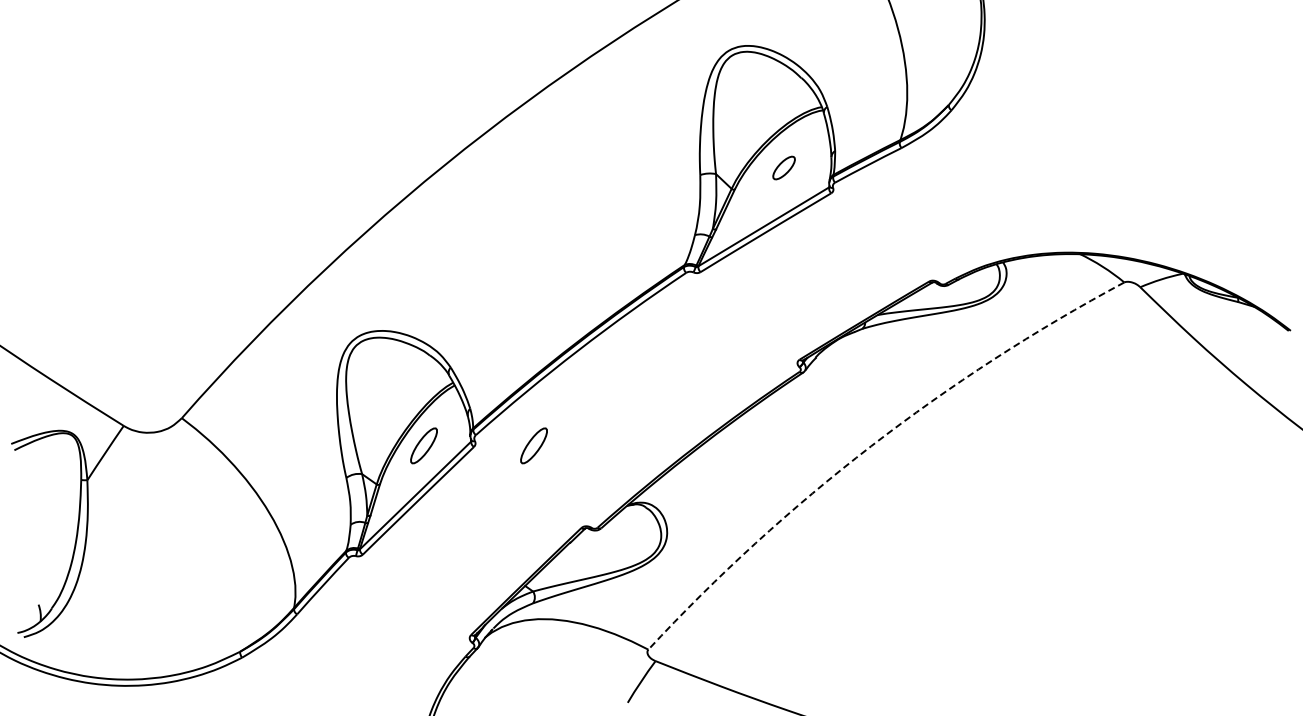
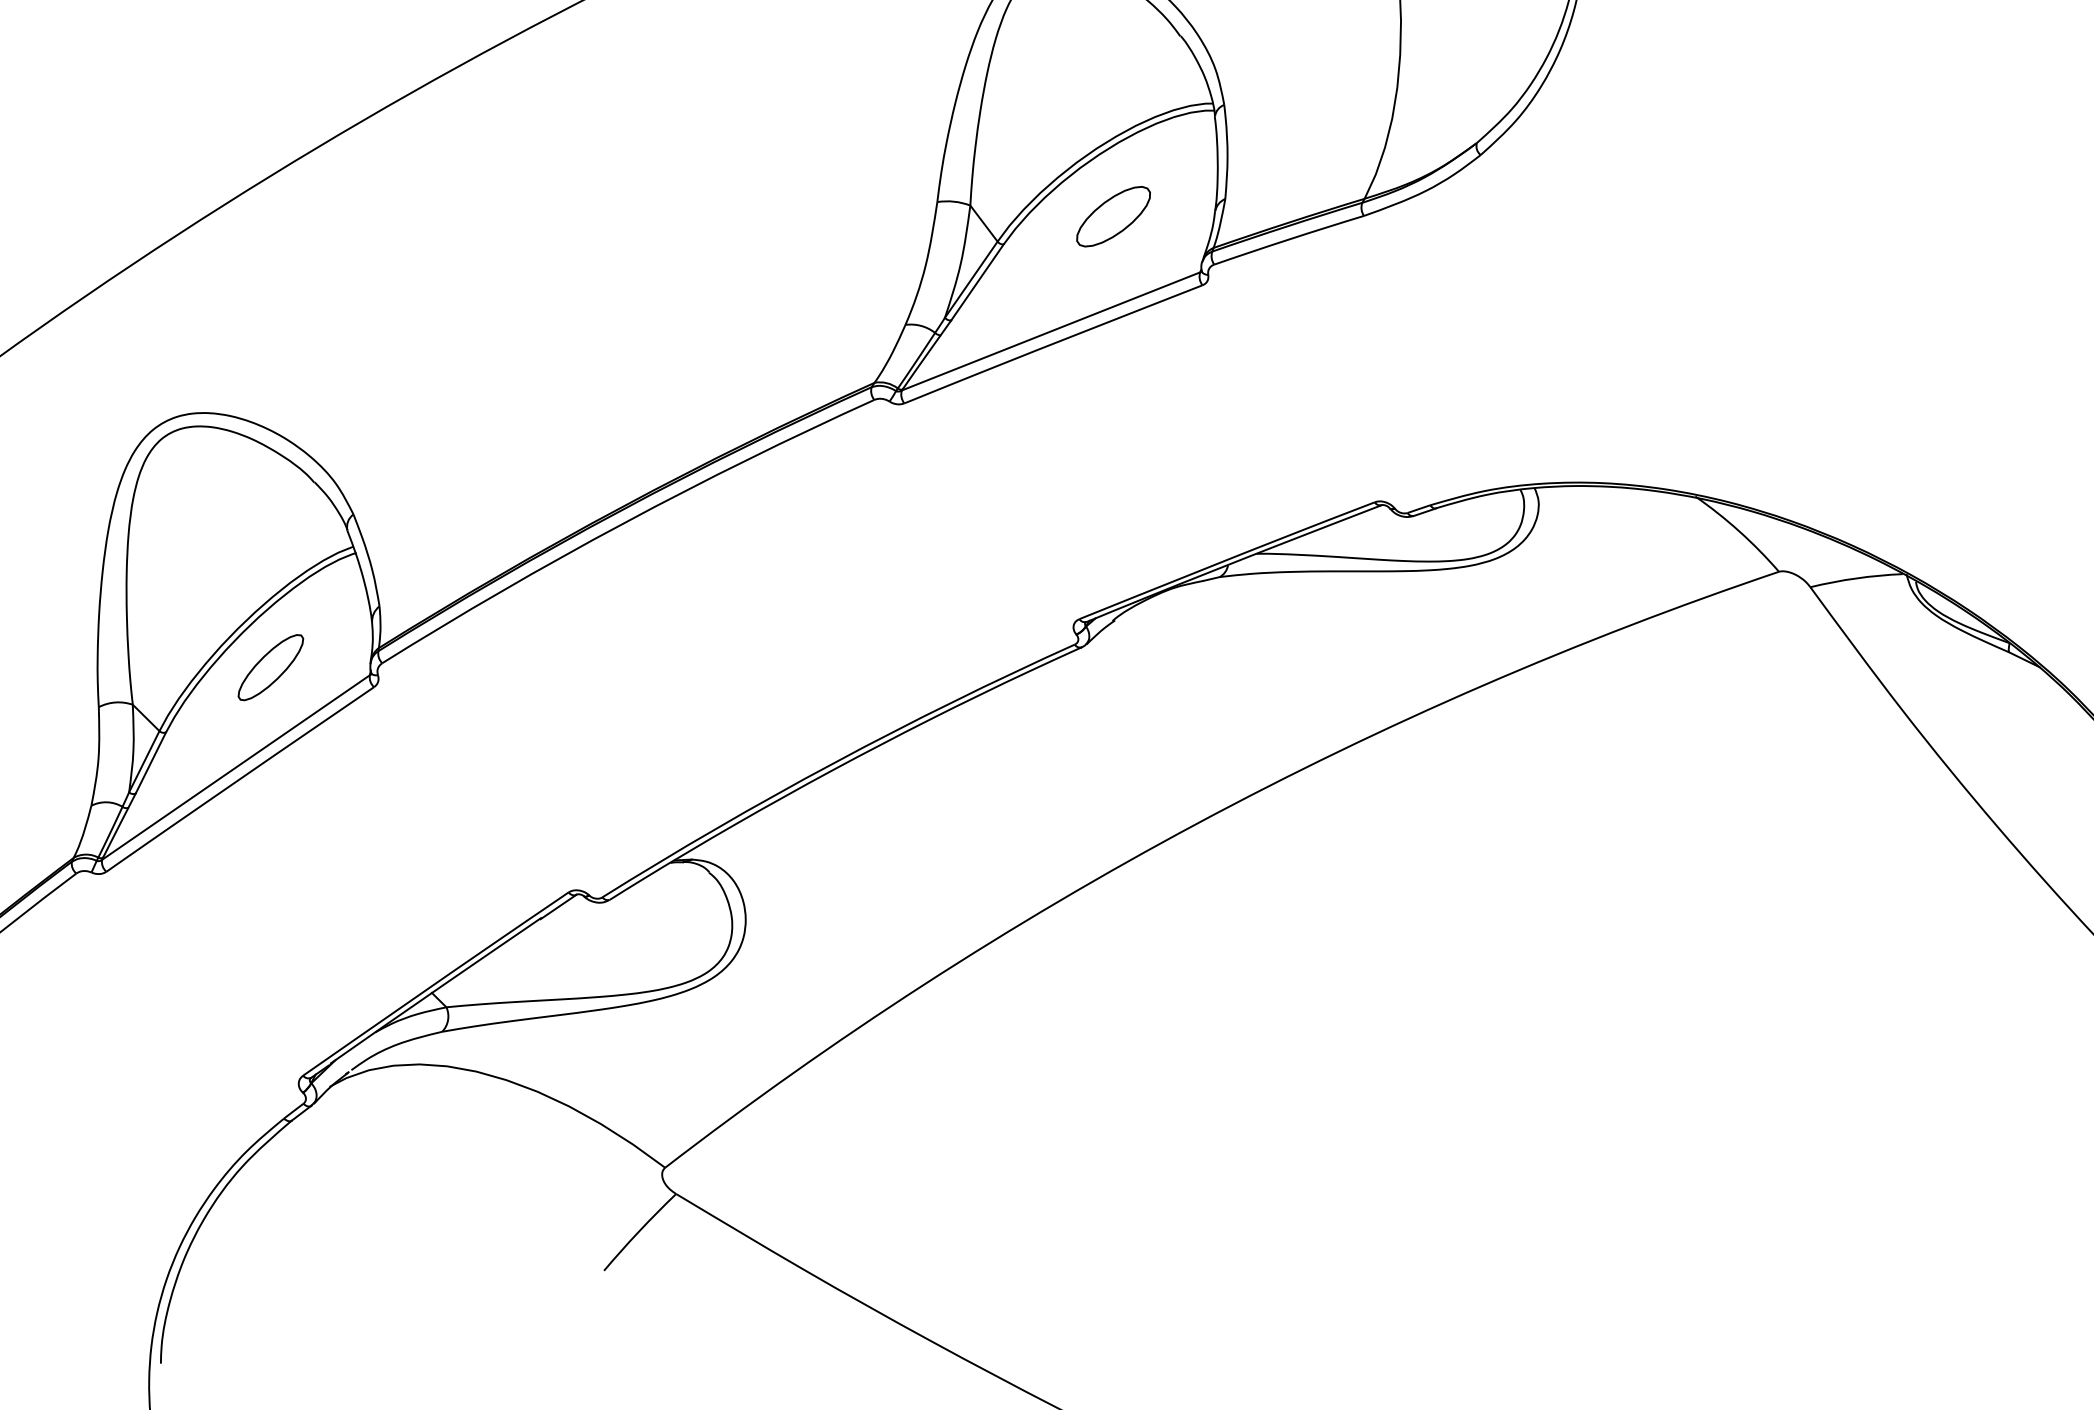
part: (783, 167) -> (1112, 215), size x1.43
part: (533, 445) -> (497, 704), removed
arc: (871, 446) -> (1198, 824), dashed -> solid

